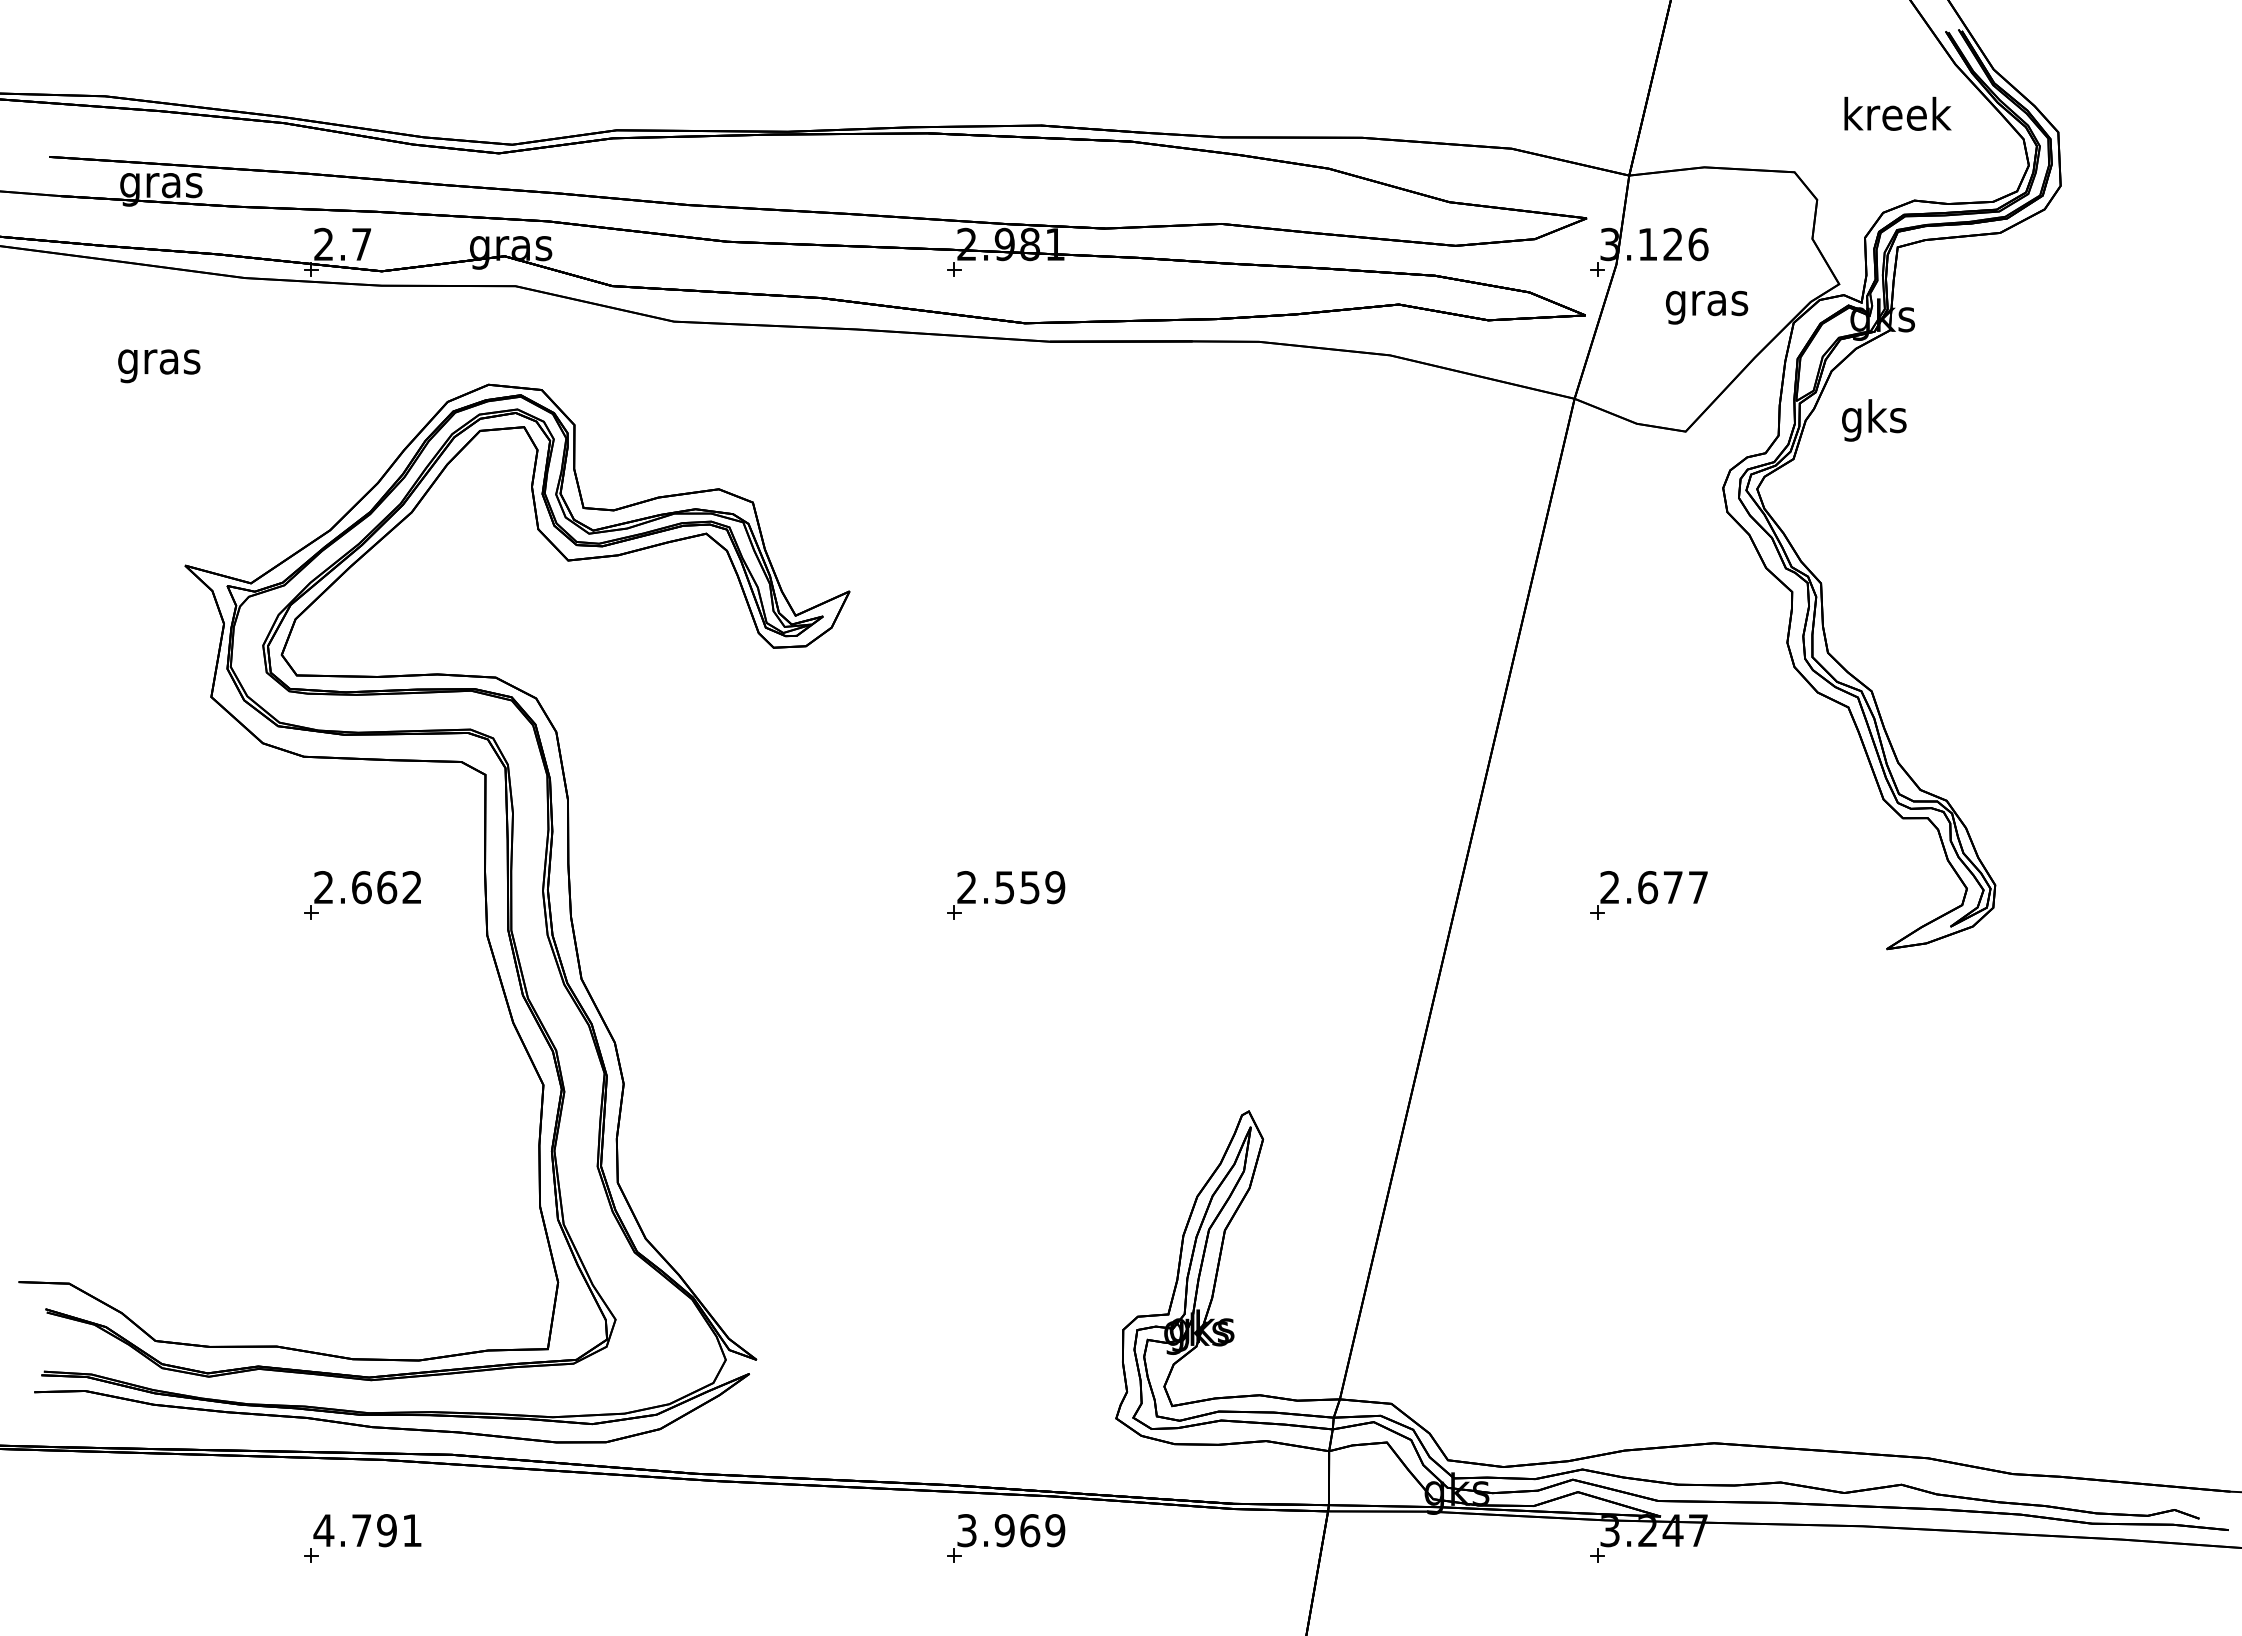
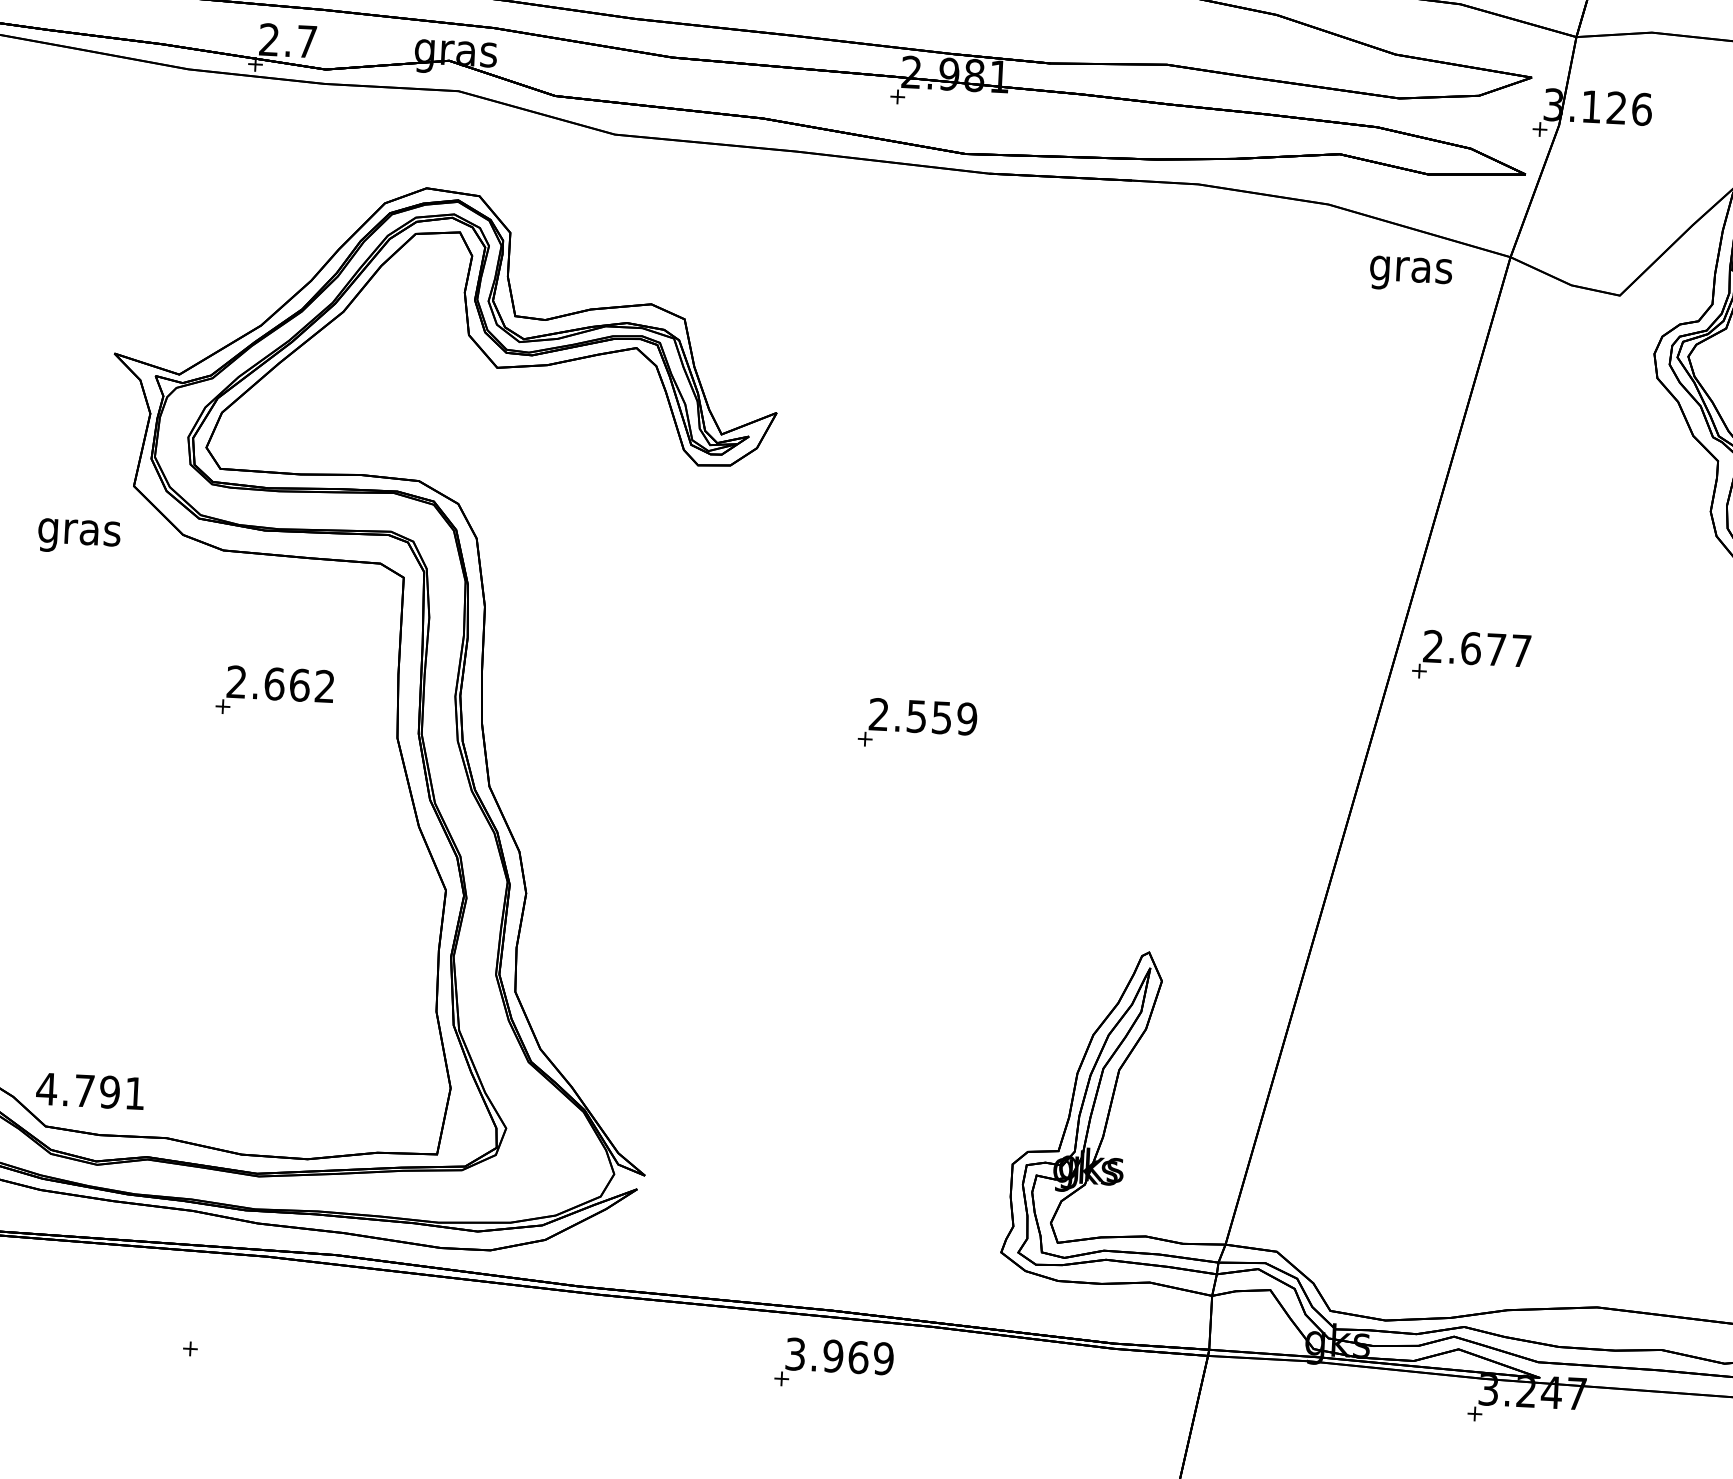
text: (1707, 307) -> (1411, 273), moved
text: (159, 366) -> (79, 536), moved
part: (1648, 895) -> (1471, 656), moved
text: (367, 1530) -> (90, 1091), moved
part: (1006, 1538) -> (834, 1364), moved

